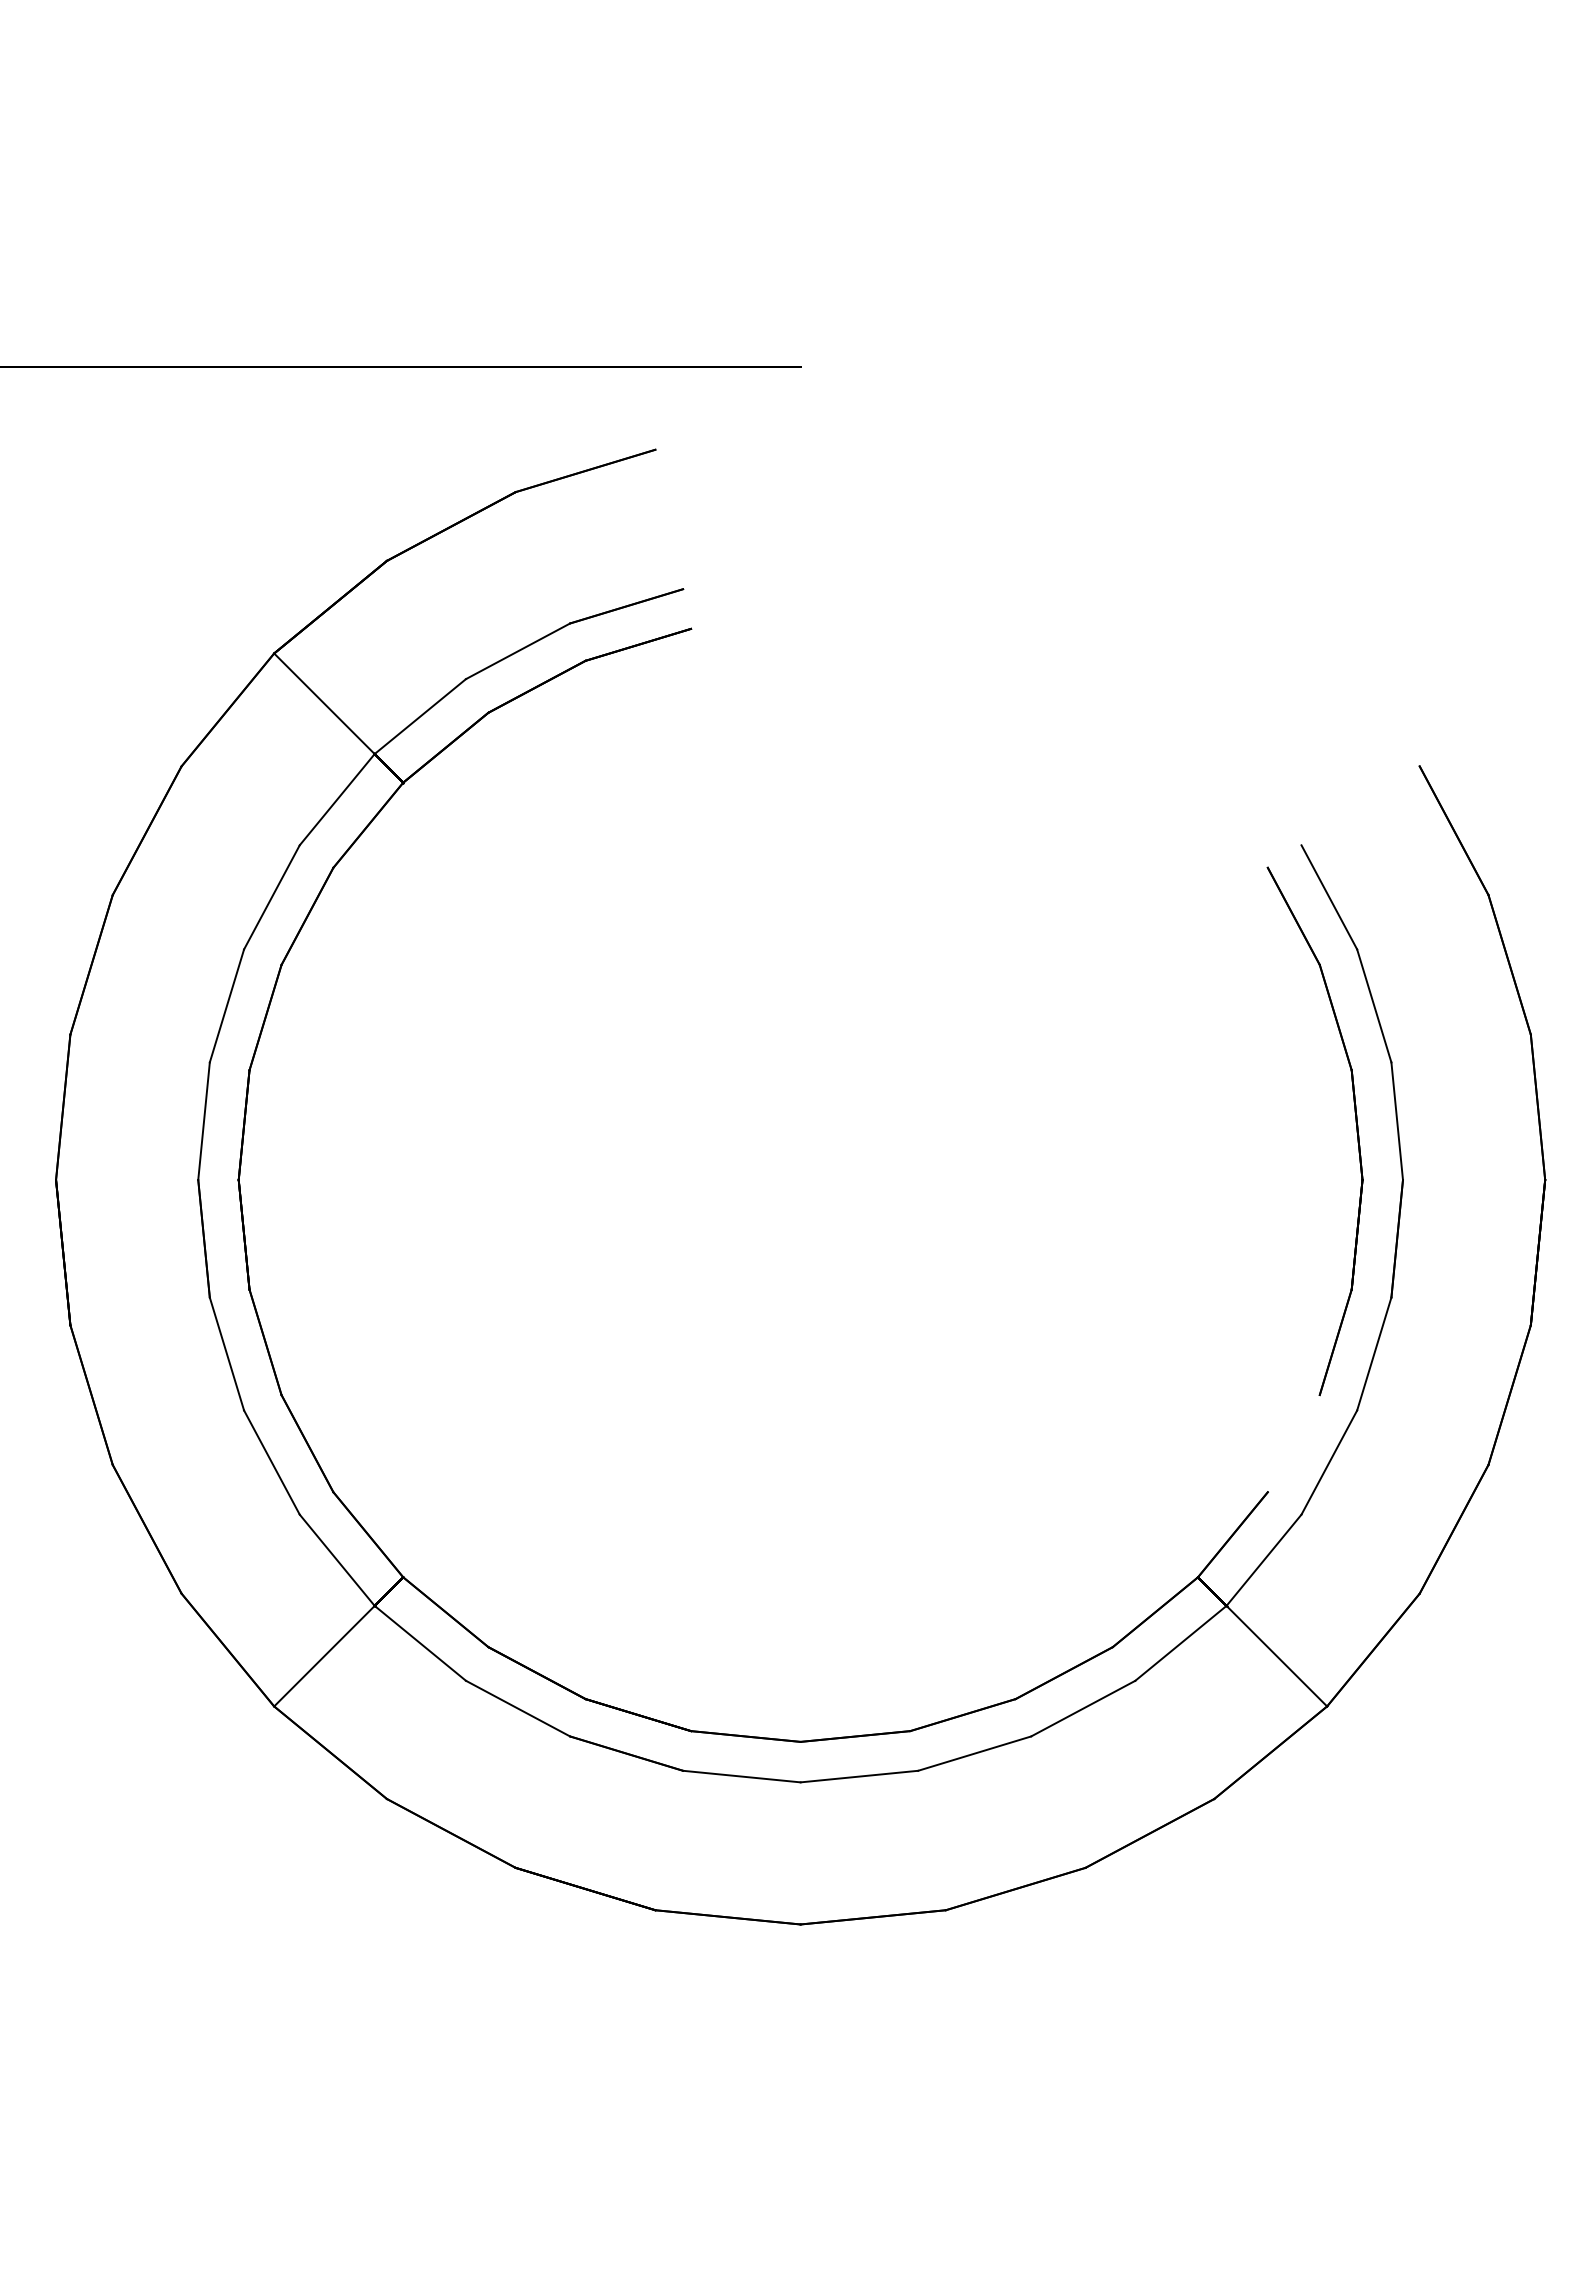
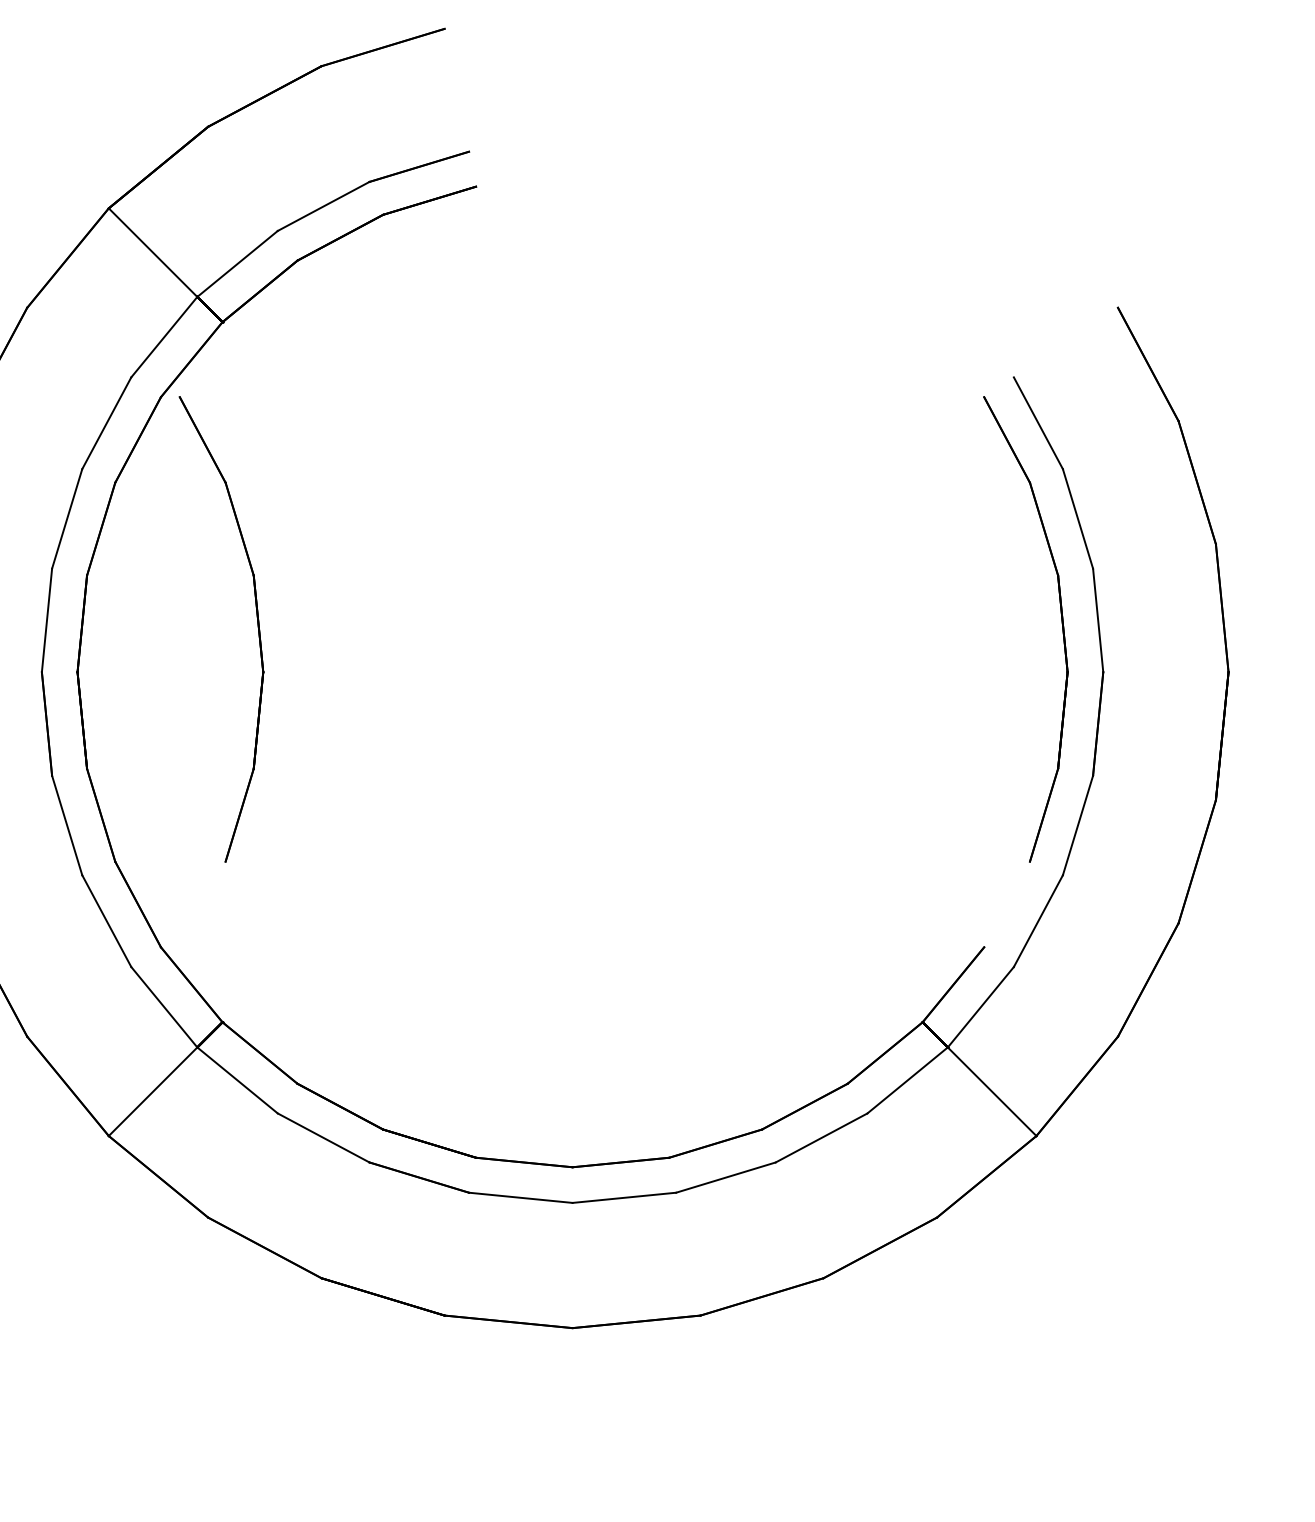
part: (442, 1122) -> (257, 621), added

